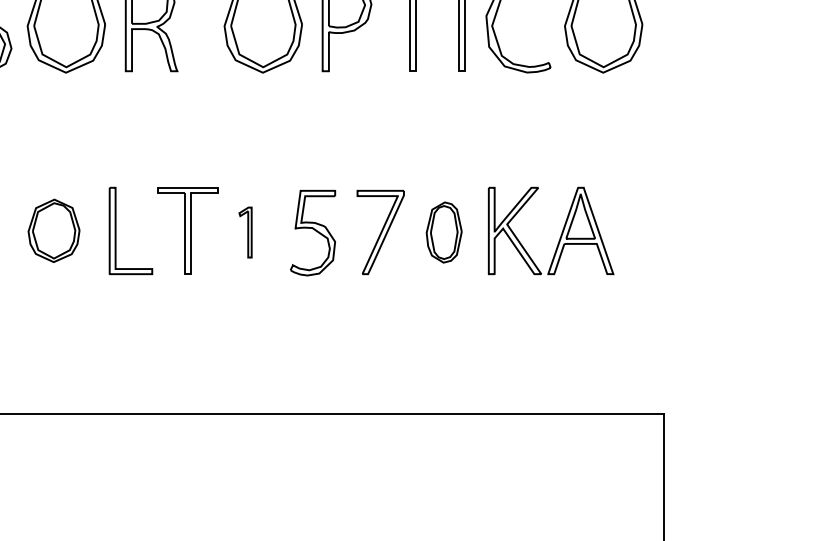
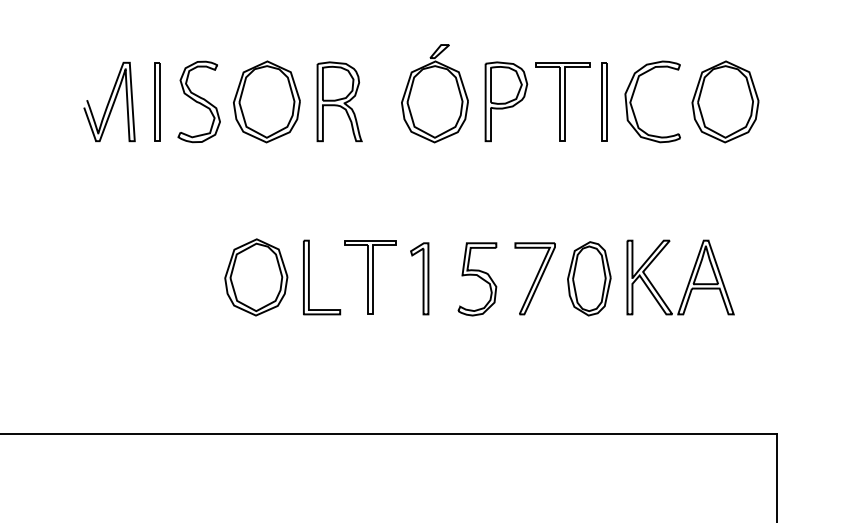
part: (54, 230) -> (256, 277), size x1.43
part: (245, 232) -> (419, 278), size x1.67
part: (444, 232) -> (589, 278), size x1.43

